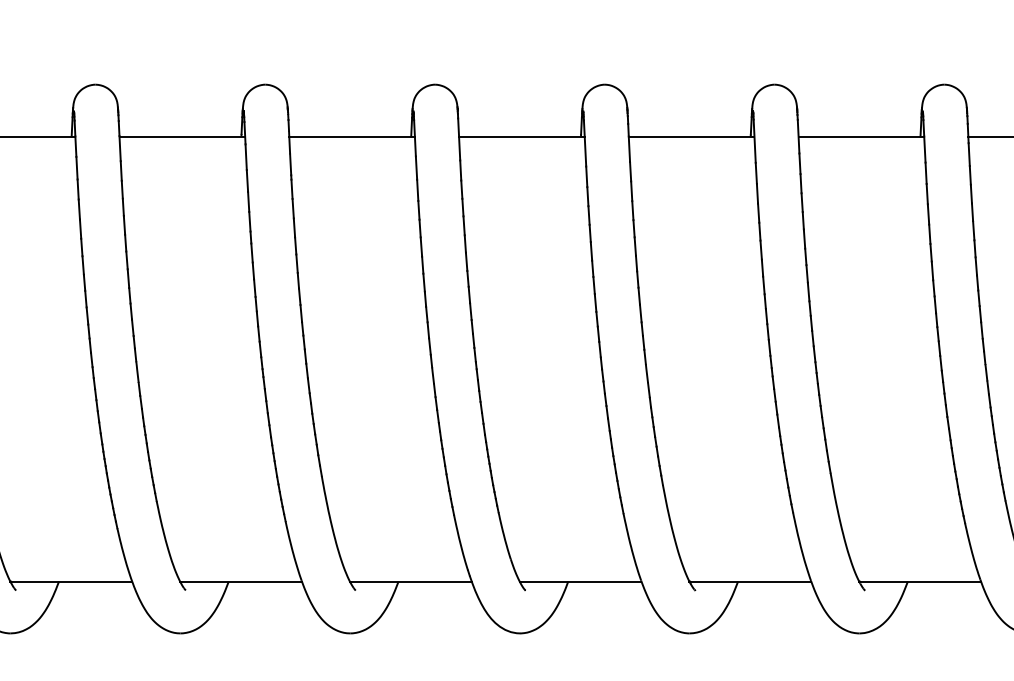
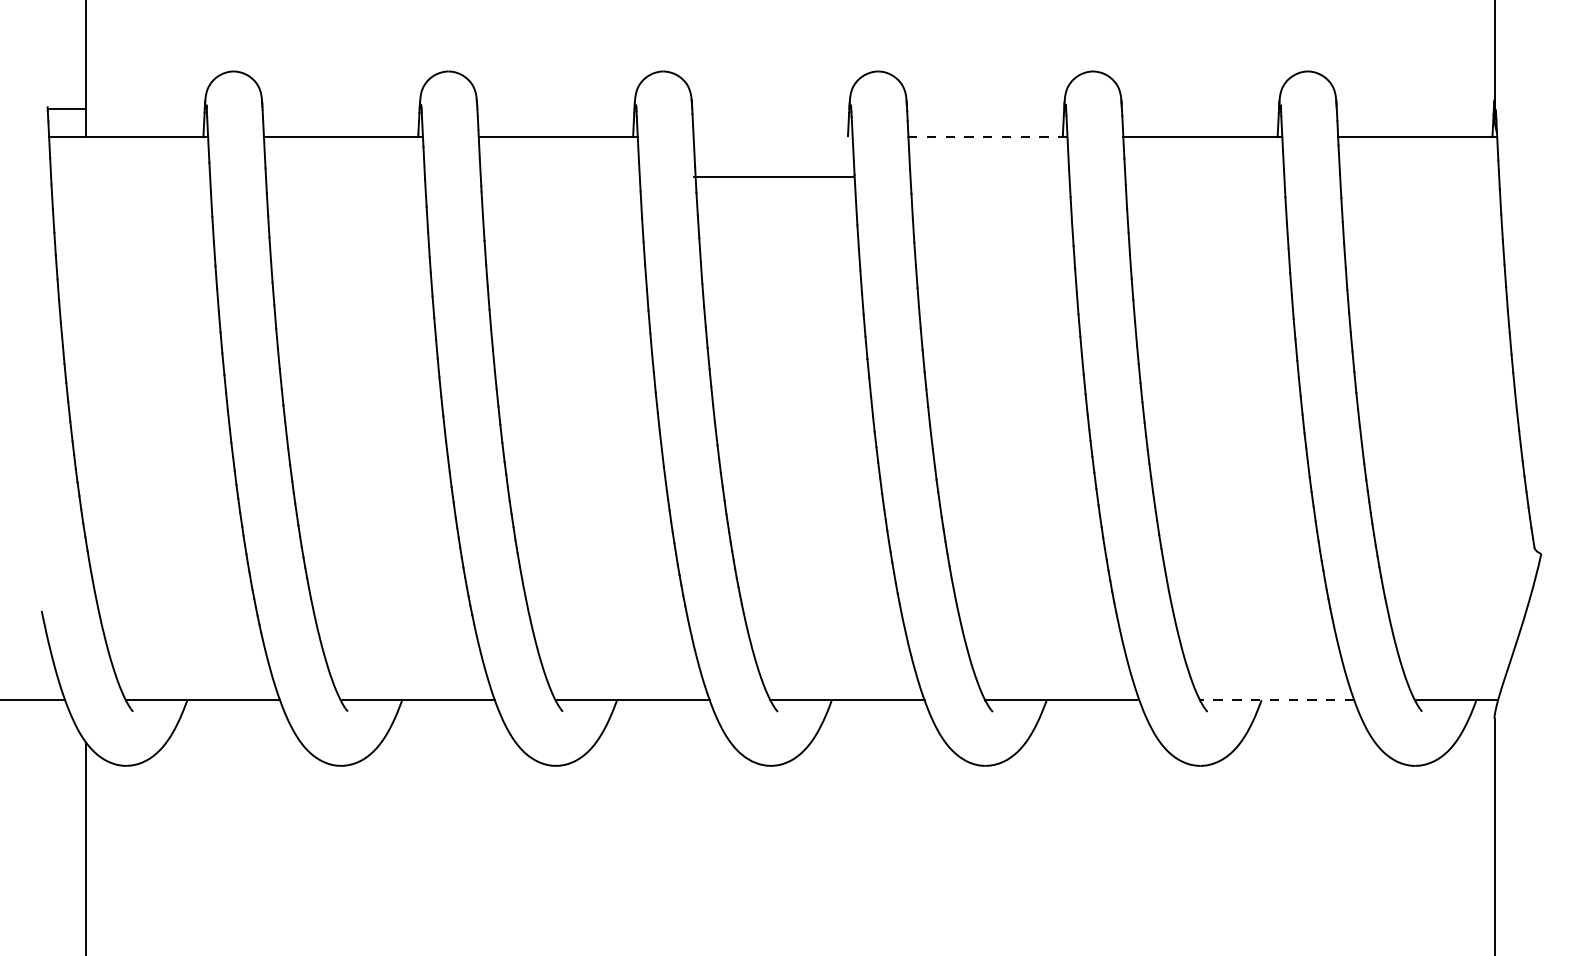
line: (521, 136) -> (772, 177), moved
line: (691, 136) -> (987, 137), solid -> dashed
line: (919, 581) -> (1276, 700), solid -> dashed

